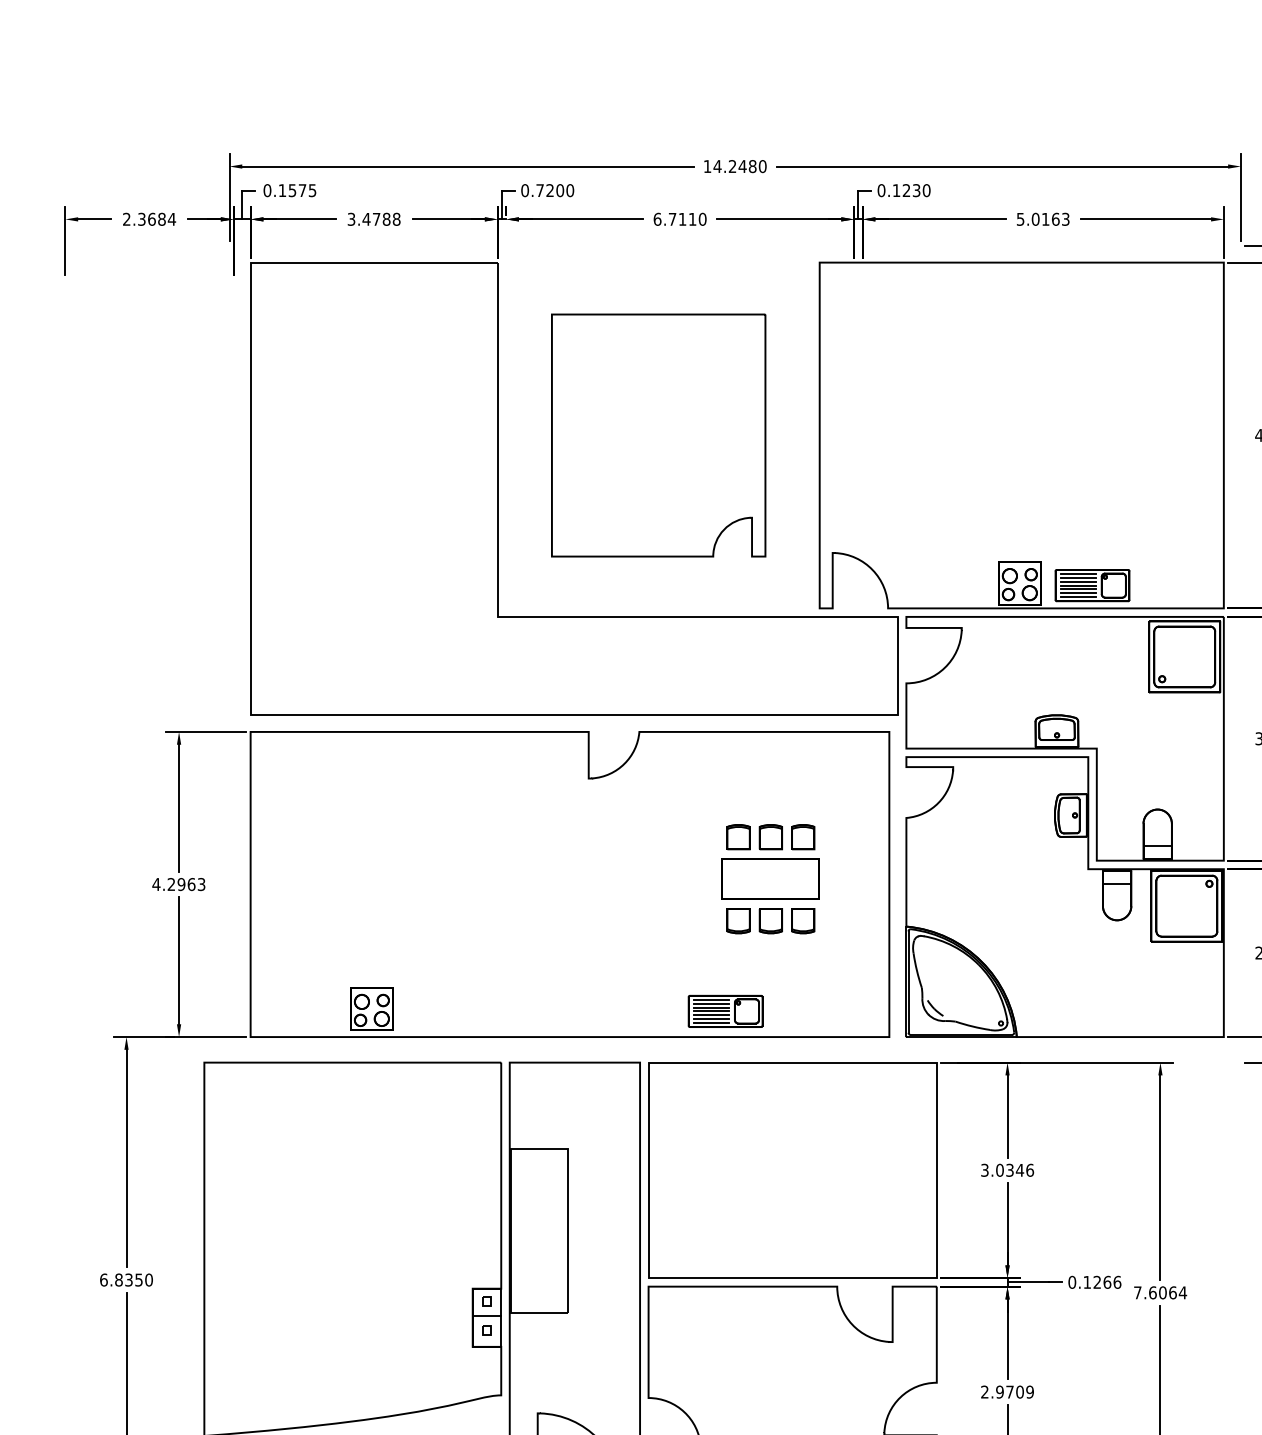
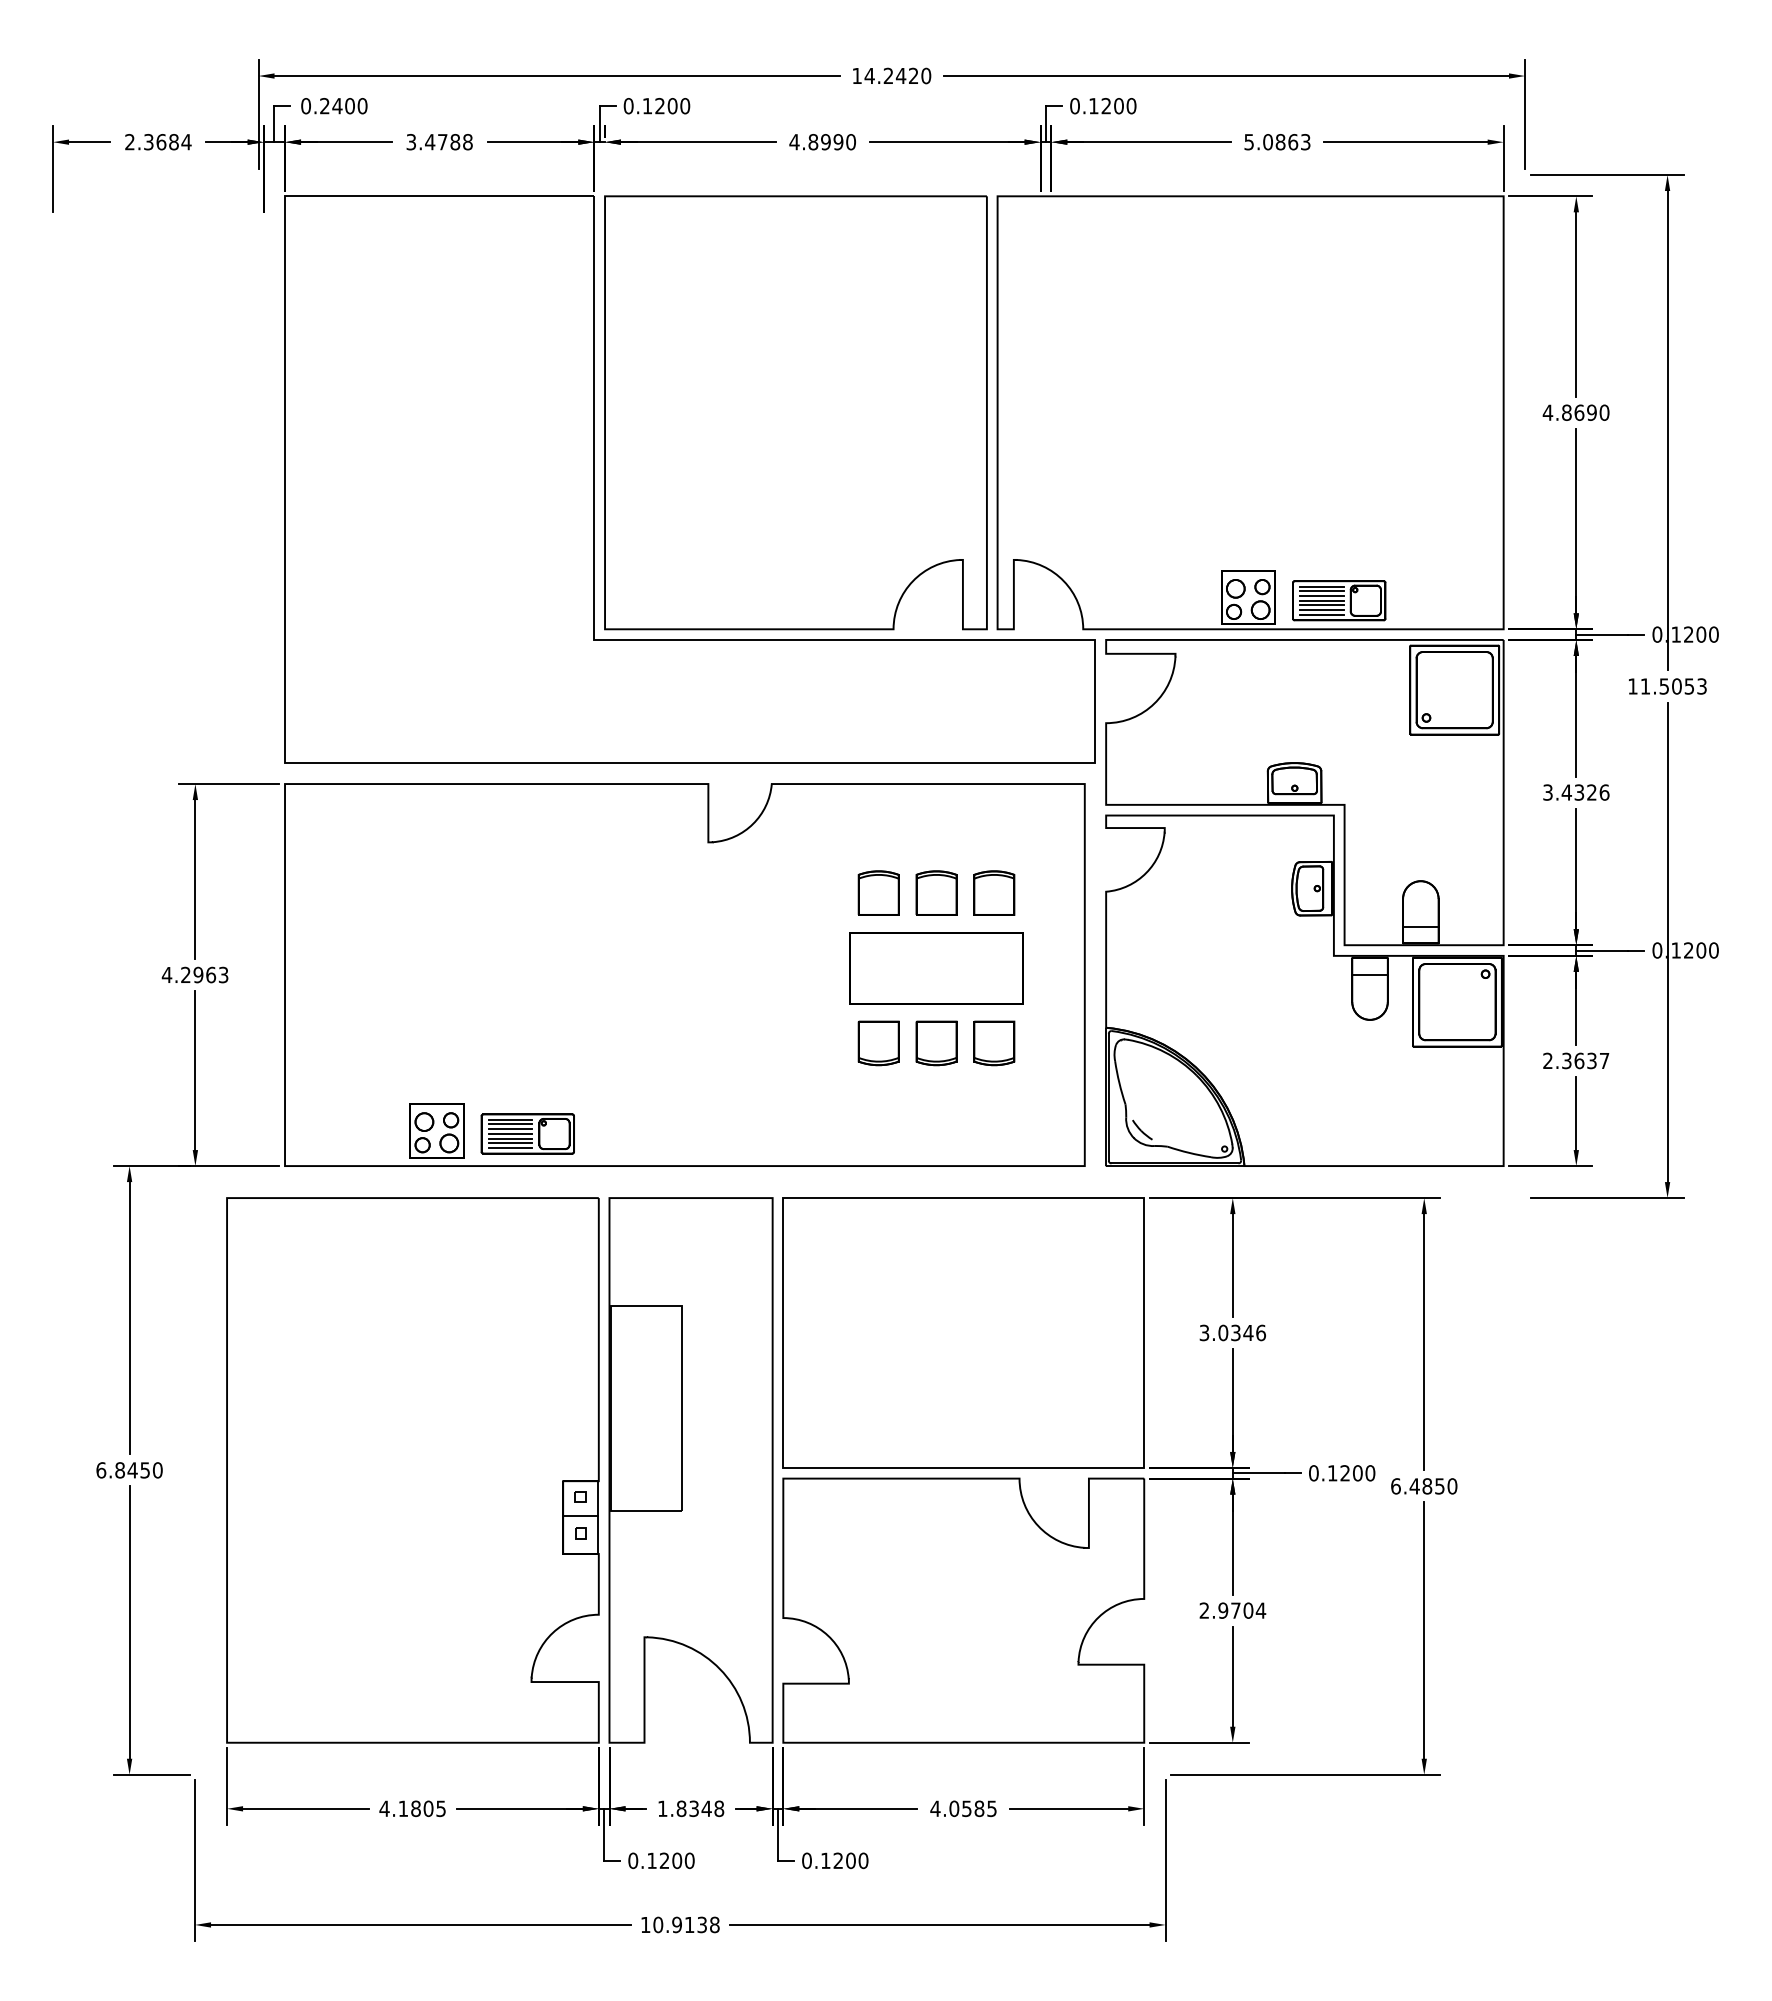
text: (752, 166) -> (913, 75), 14.2480 -> 14.2420
text: (297, 190) -> (343, 105), 0.1575 -> 0.2400
text: (540, 190) -> (647, 106), 0.7200 -> 0.1200
text: (916, 190) -> (1118, 106), 0.1230 -> 0.1200
text: (675, 219) -> (816, 142), 6.7110 -> 4.8990
text: (1045, 219) -> (1280, 142), 5.0163 -> 5.0863
part: (658, 435) -> (795, 412), size x1.43
part: (770, 879) -> (936, 968), size x1.43
part: (725, 1011) -> (527, 1133), moved
text: (128, 1280) -> (132, 1470), 6.8350 -> 6.8450
text: (1112, 1282) -> (1364, 1473), 0.1266 -> 0.1200
text: (1160, 1292) -> (1424, 1486), 7.6064 -> 6.4850
text: (1029, 1391) -> (1260, 1610), 2.9709 -> 2.9704

